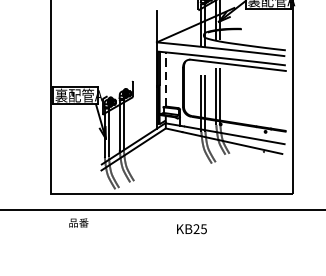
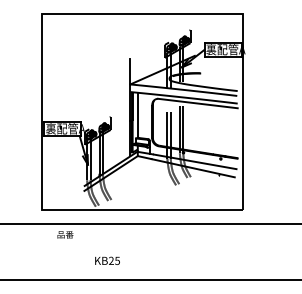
line: (165, 78) -> (137, 114), dashed -> solid
text: (191, 228) -> (107, 260), moved

